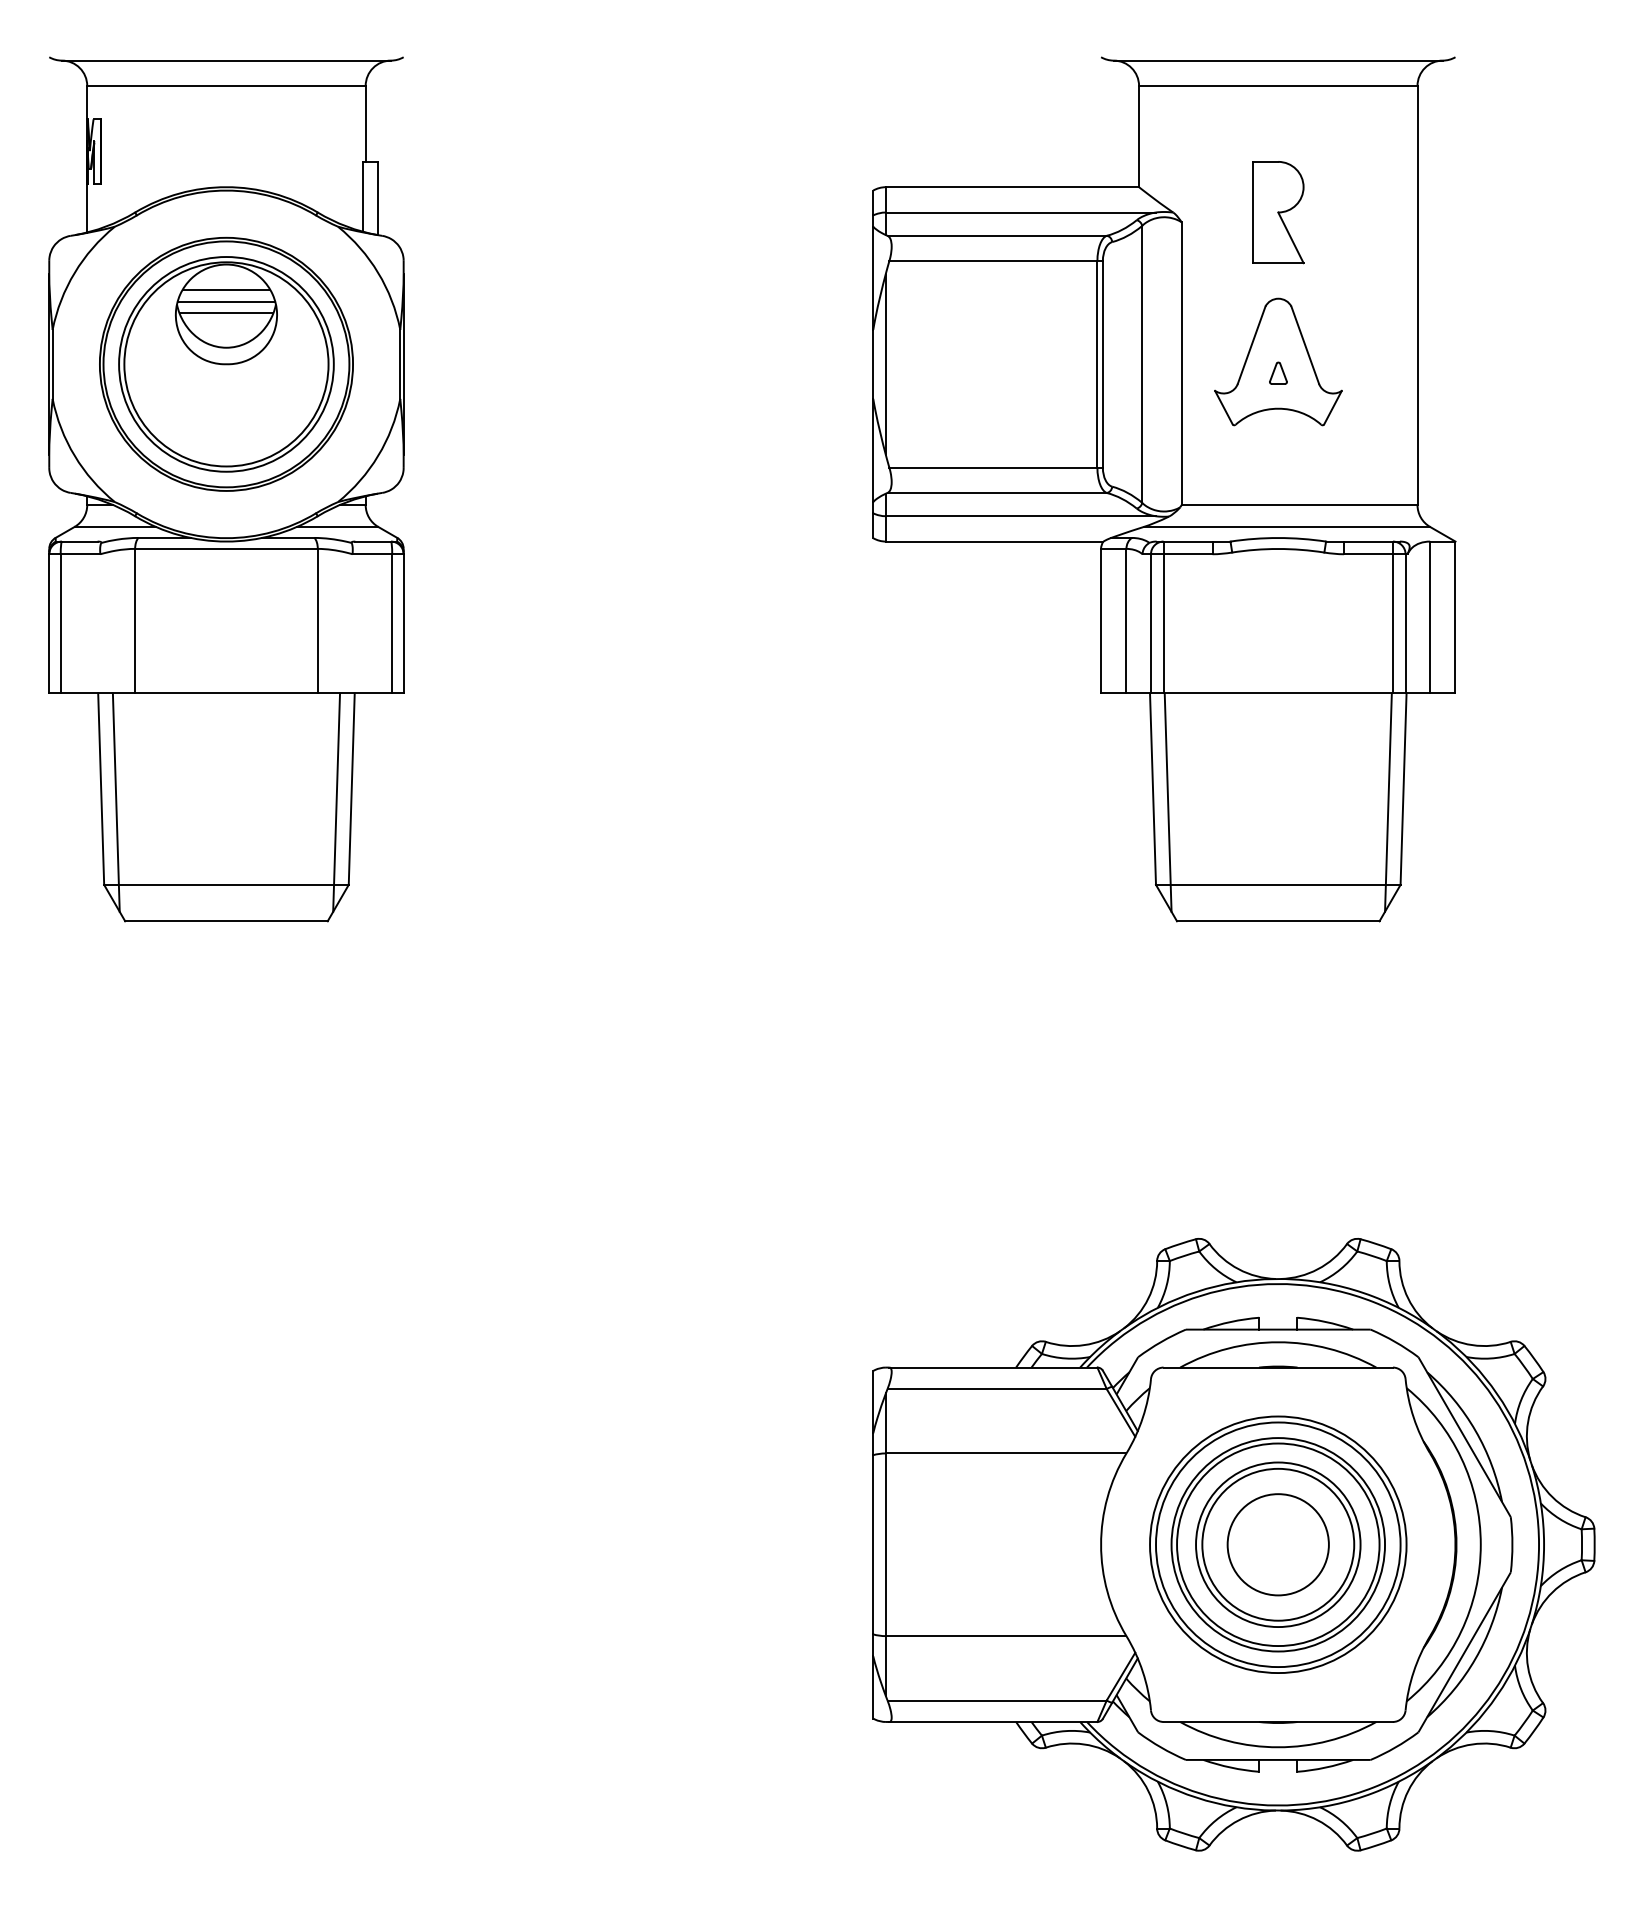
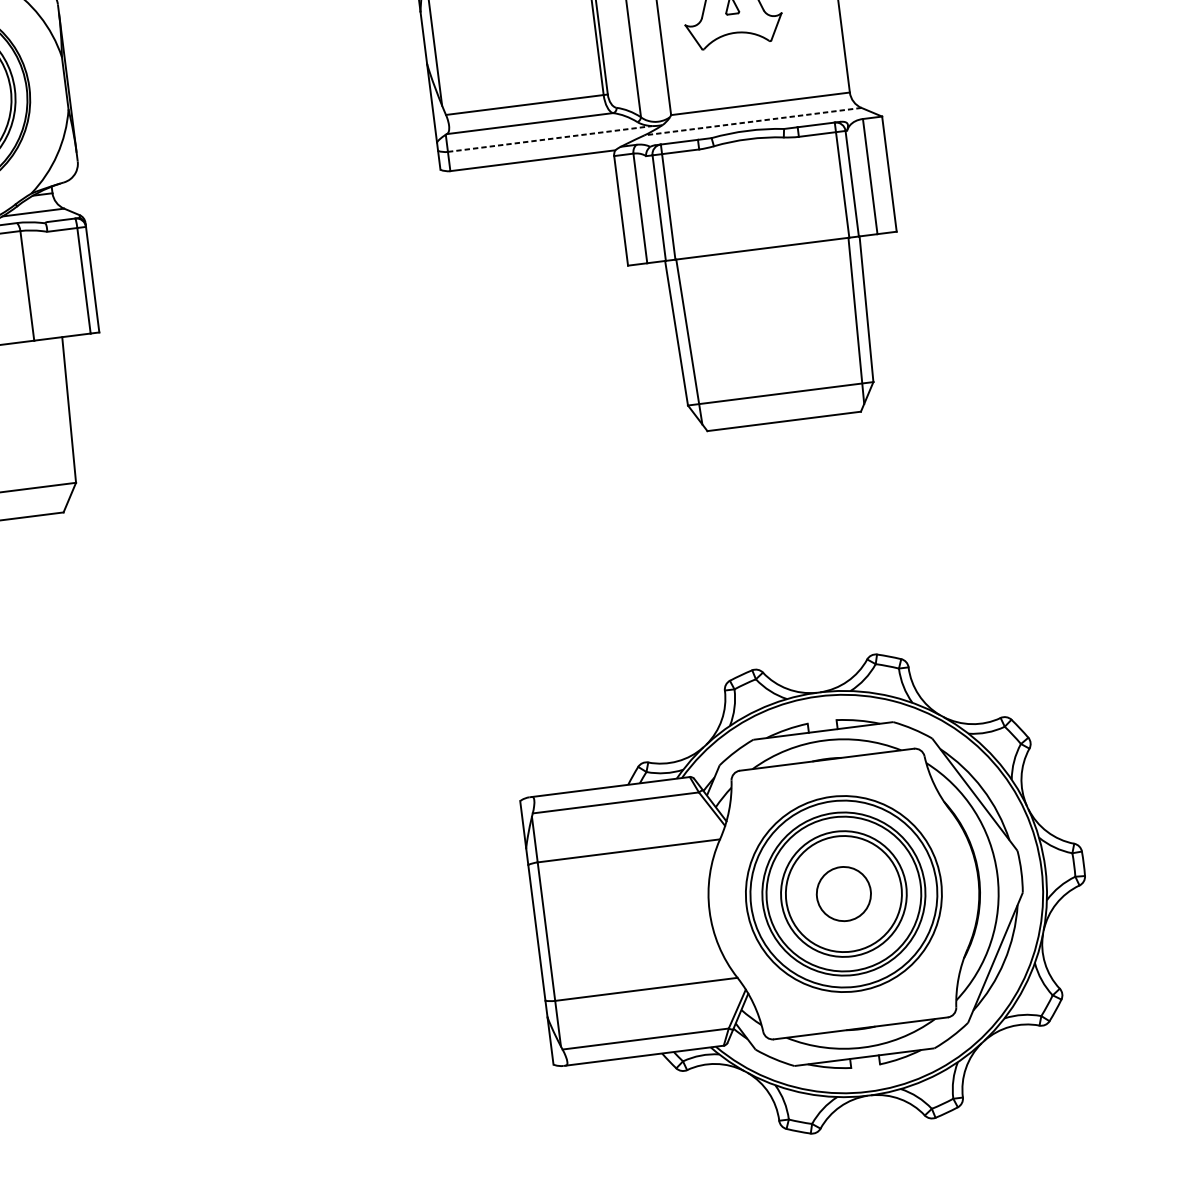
line: (1020, 516) -> (550, 139), solid -> dashed
line: (1286, 526) -> (752, 121), solid -> dashed
line: (336, 802) -> (58, 421), removed
circle: (1277, 1544) -> (843, 893), size x0.7

